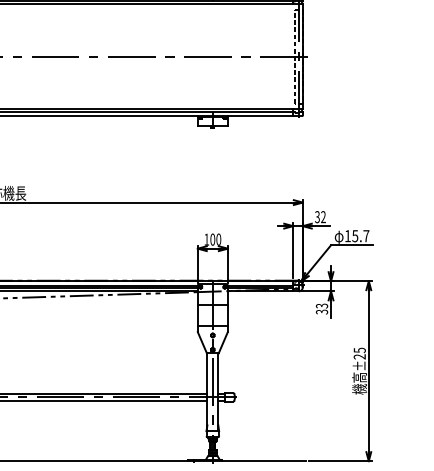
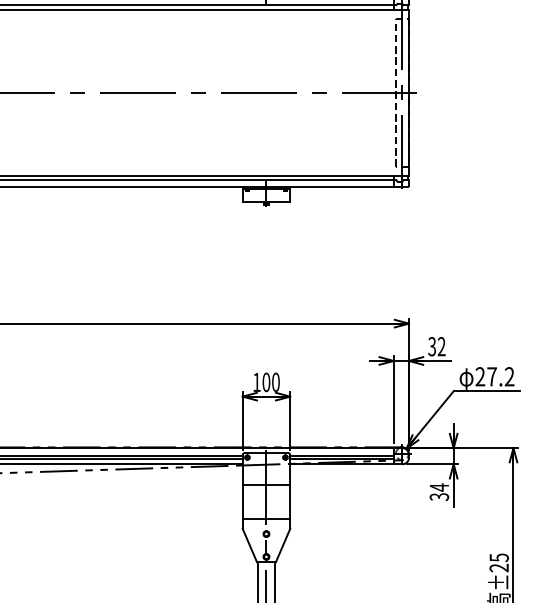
text: (356, 236) -> (493, 377), 15.7 -> 27.2
text: (321, 305) -> (438, 486), 33 -> 34

